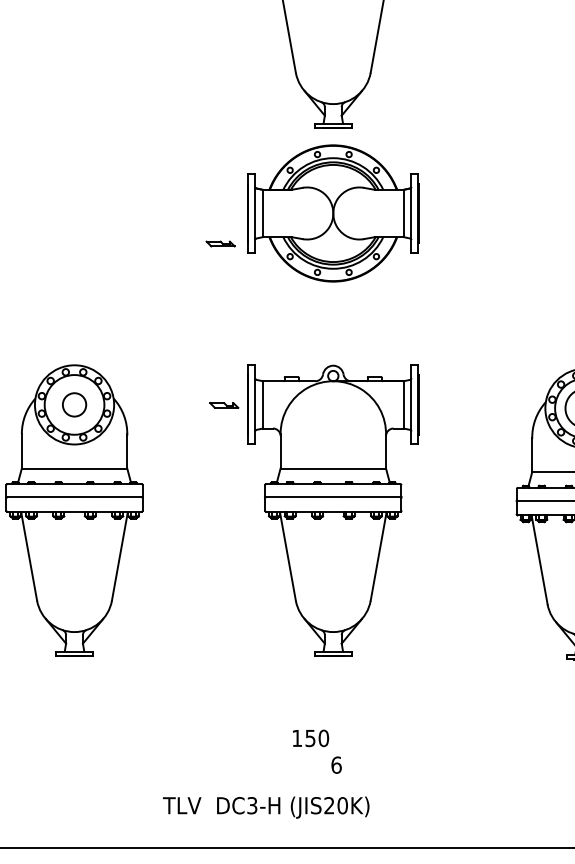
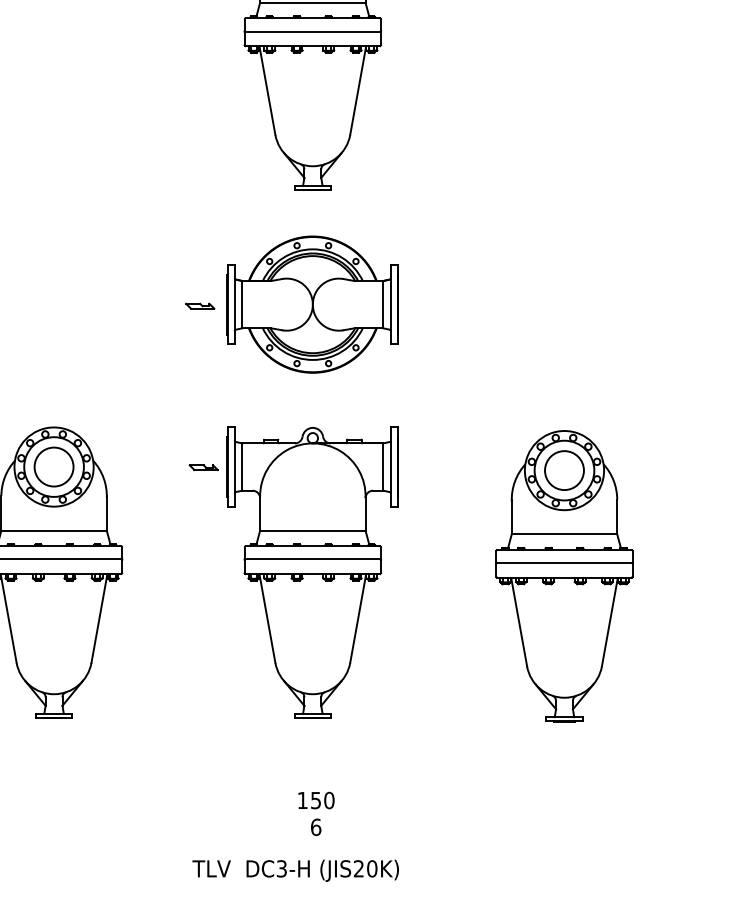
part: (332, 213) -> (312, 304), moved
circle: (73, 404) -> (53, 466), size x1.67
text: (310, 738) -> (316, 800), moved
text: (265, 807) -> (295, 870), moved

